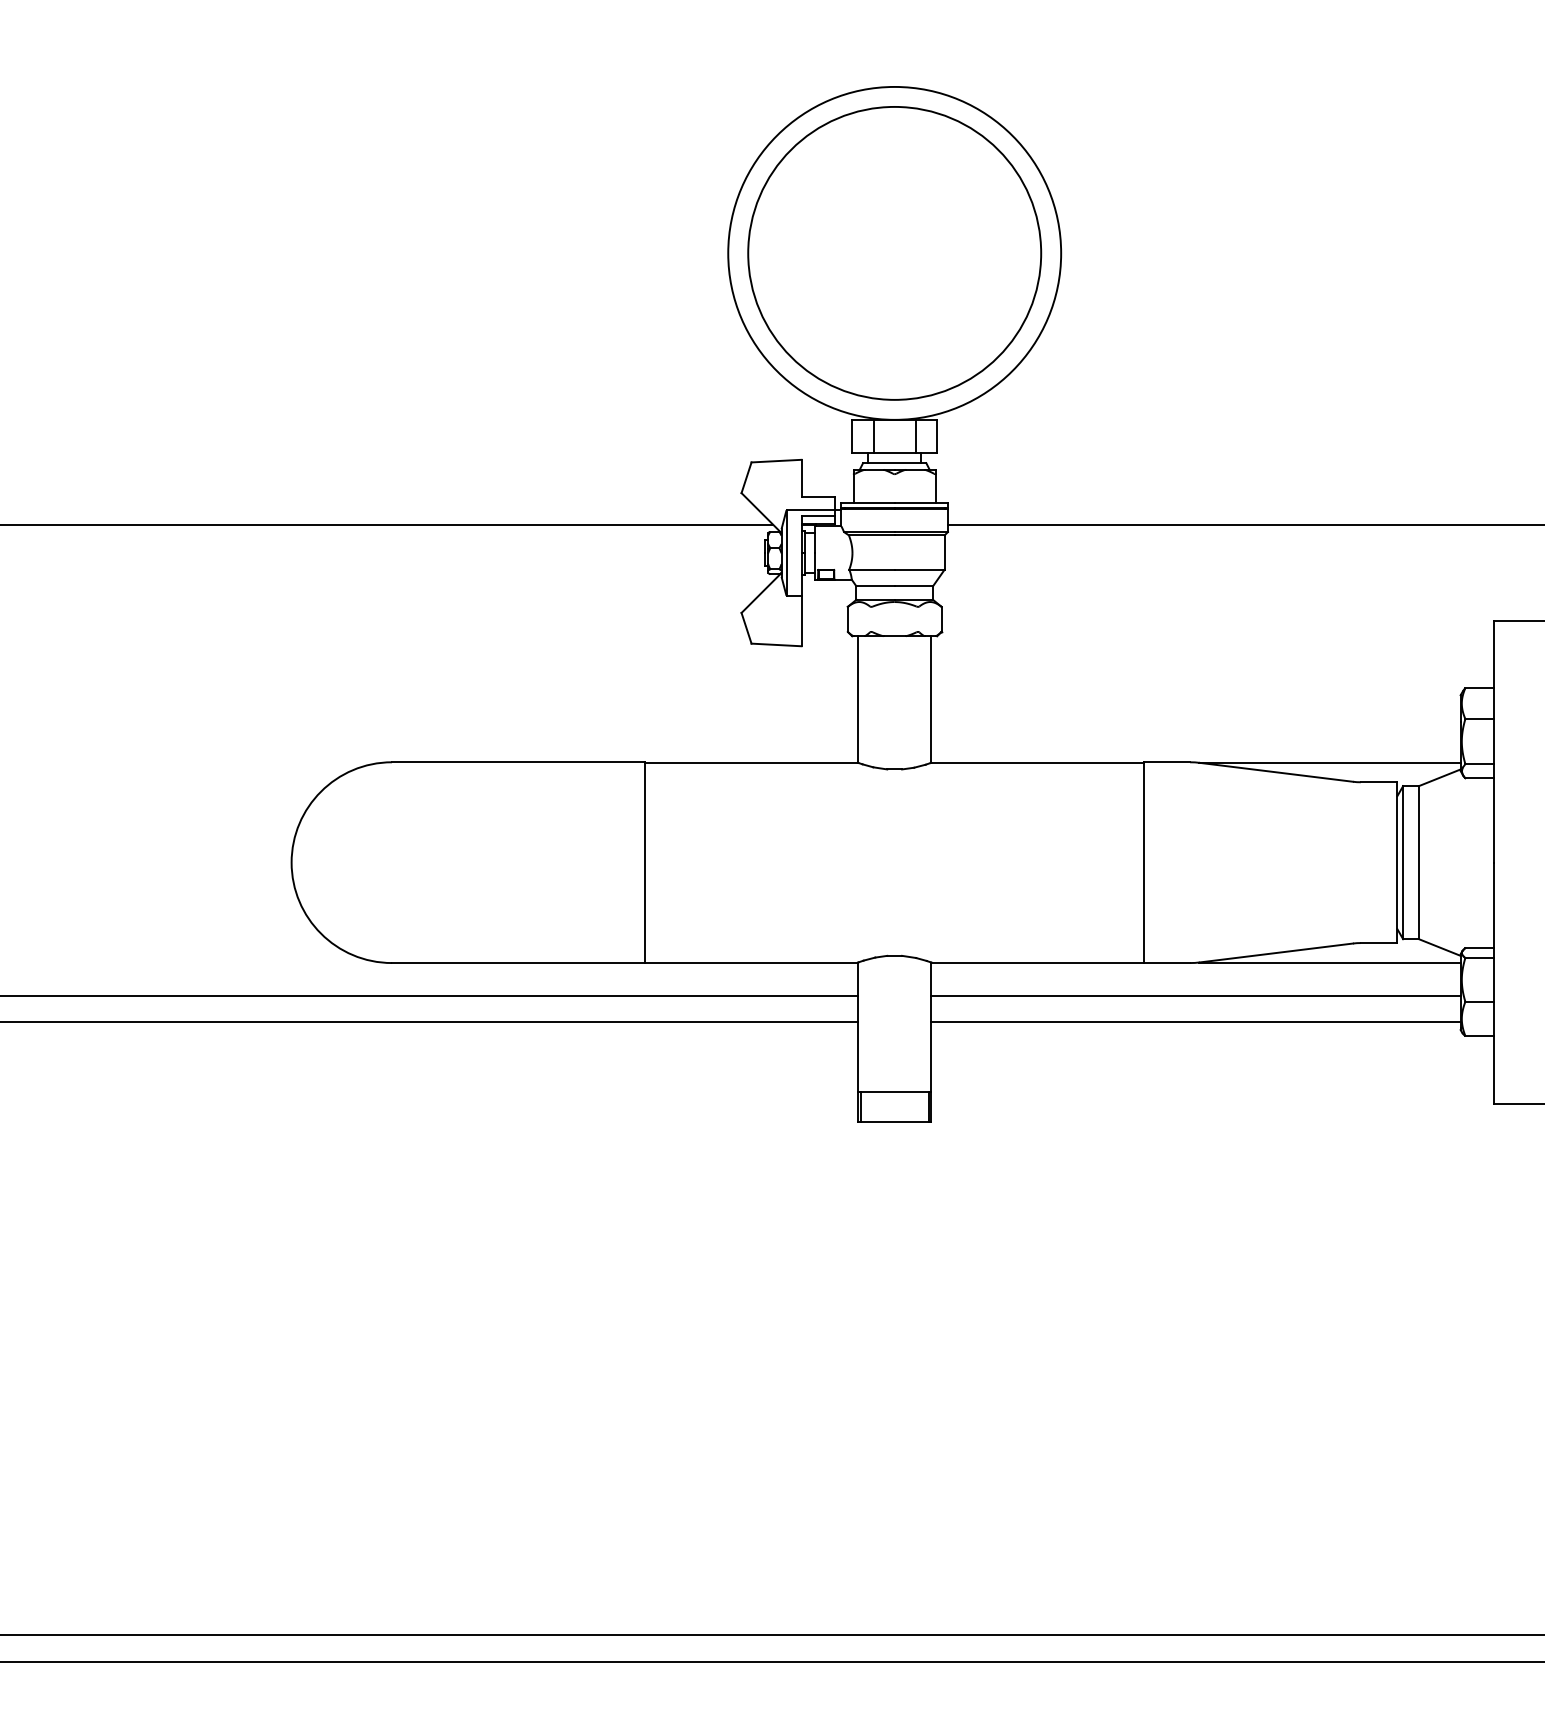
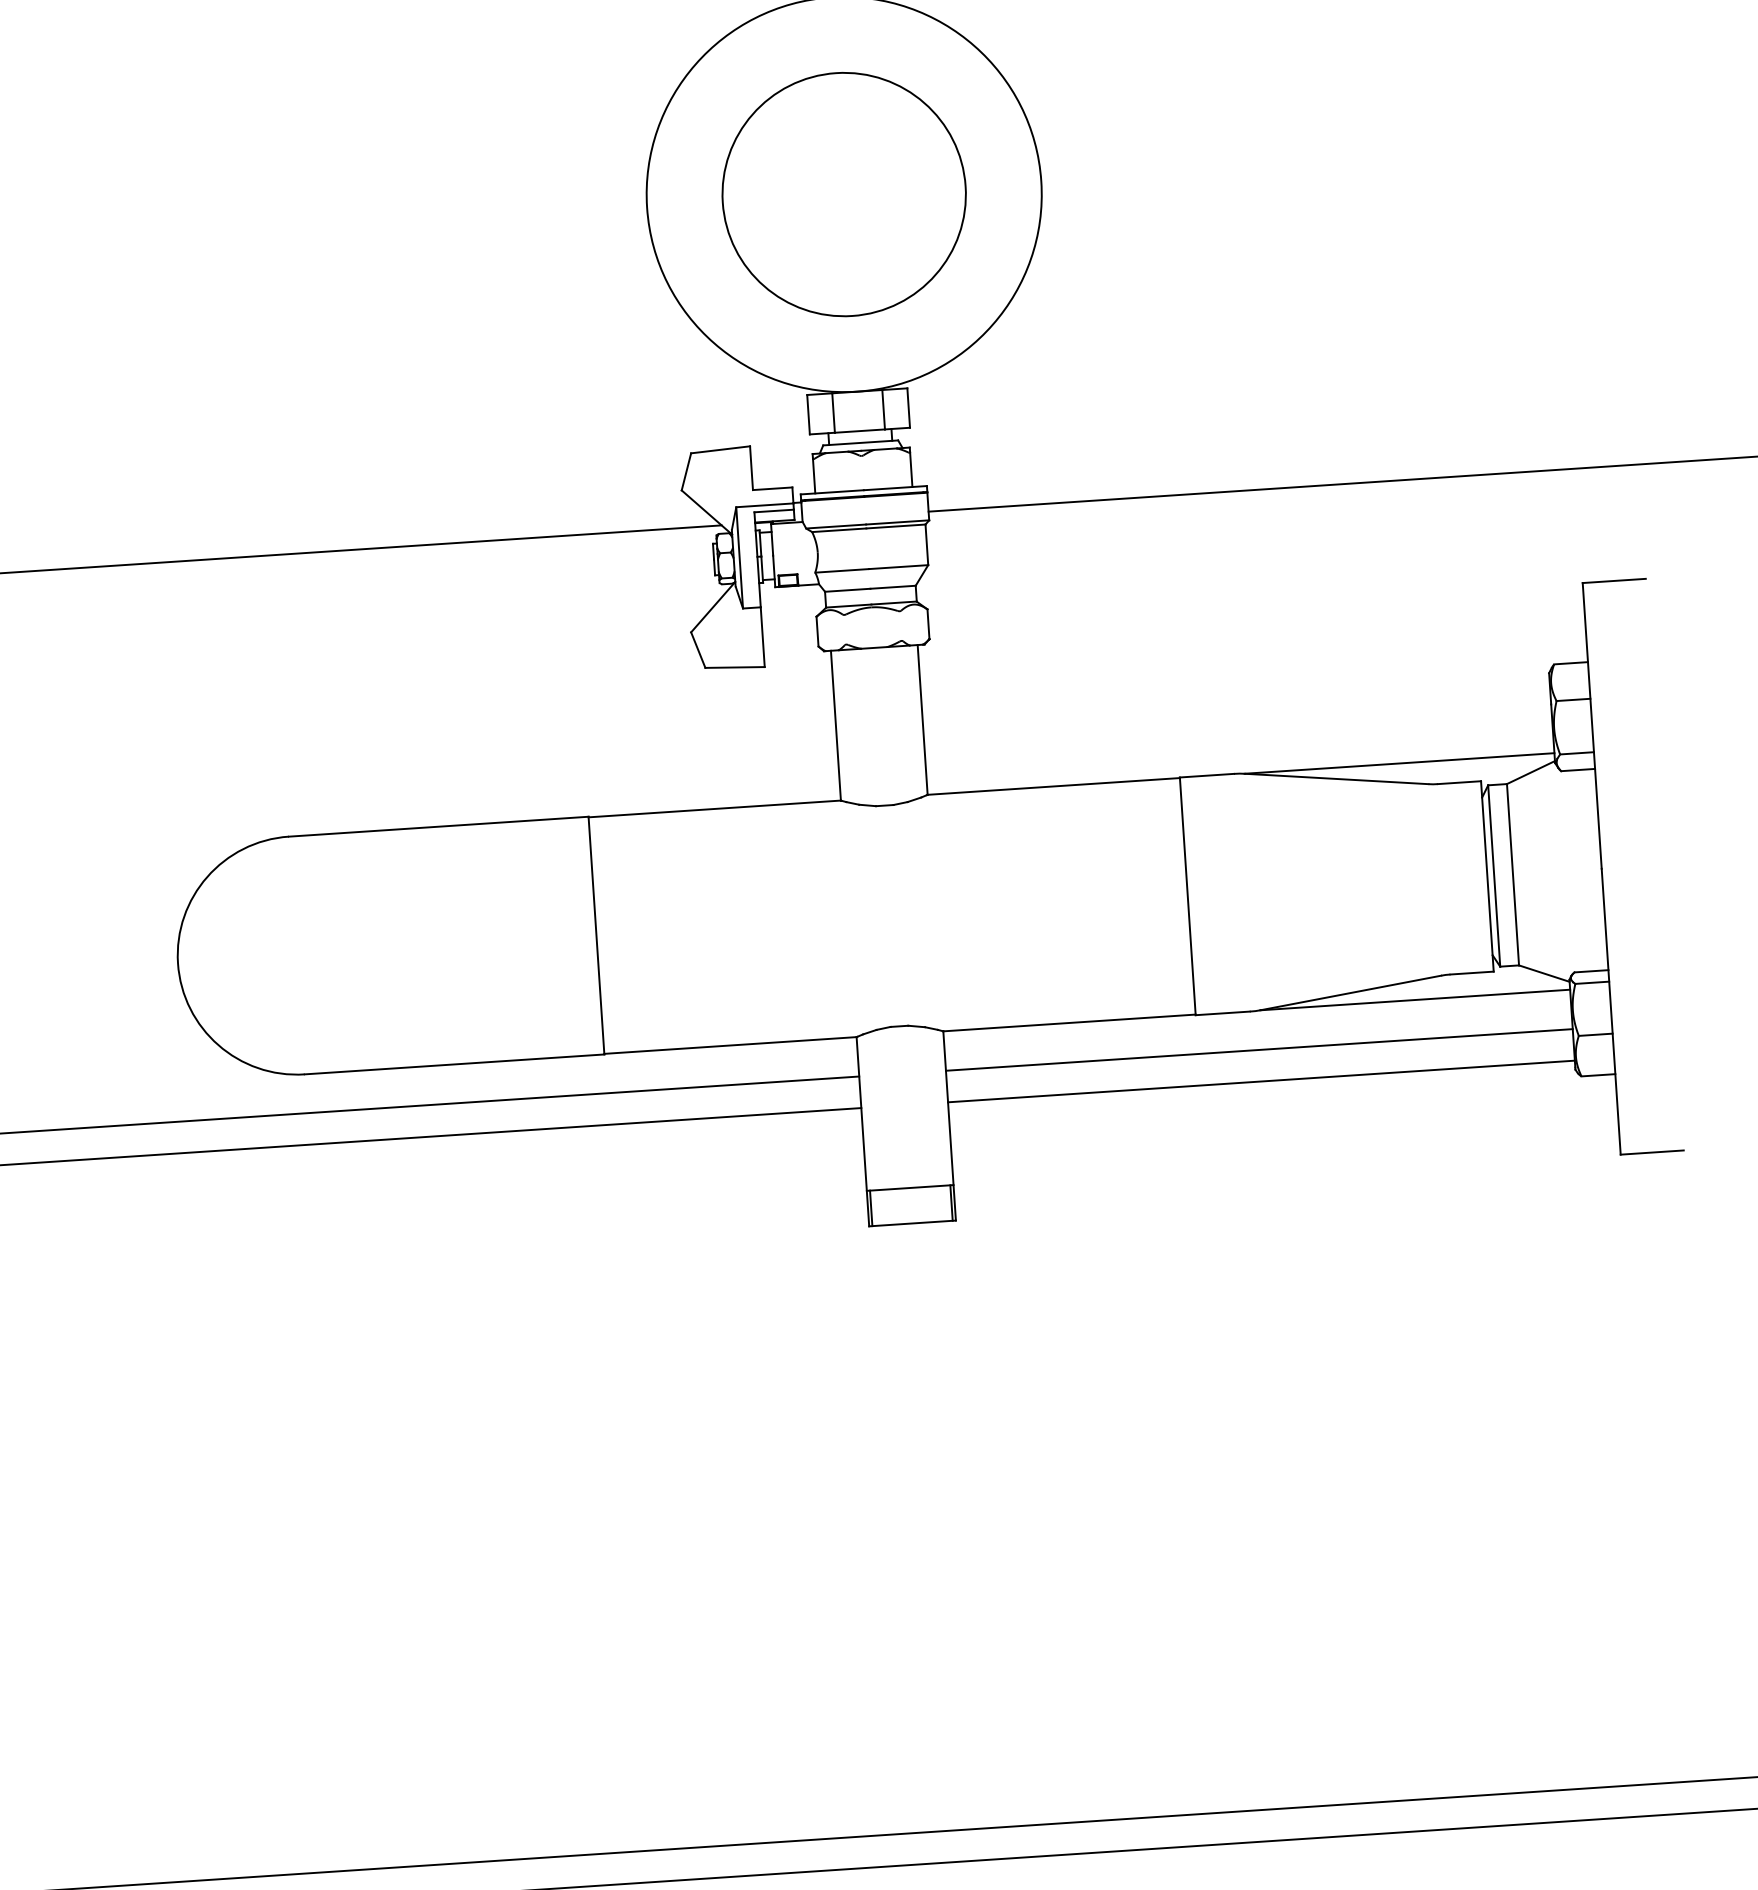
circle: (894, 252) -> (843, 193), size x0.7

